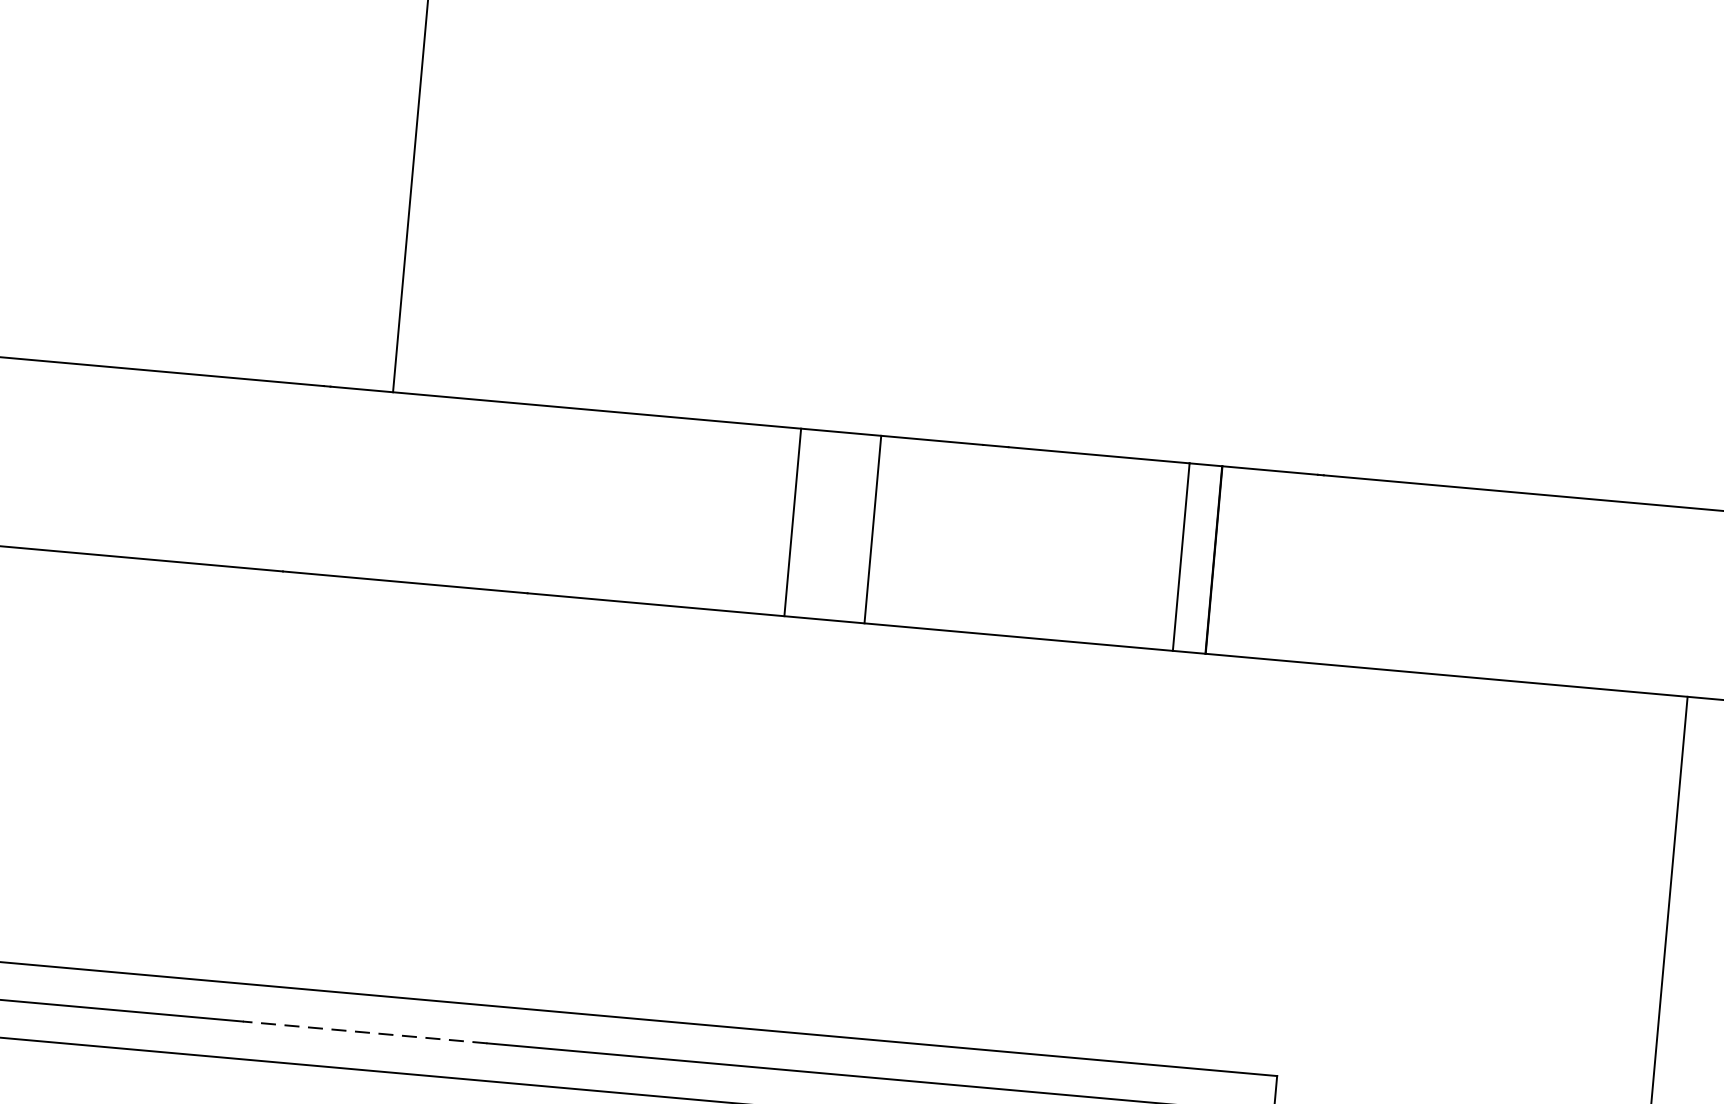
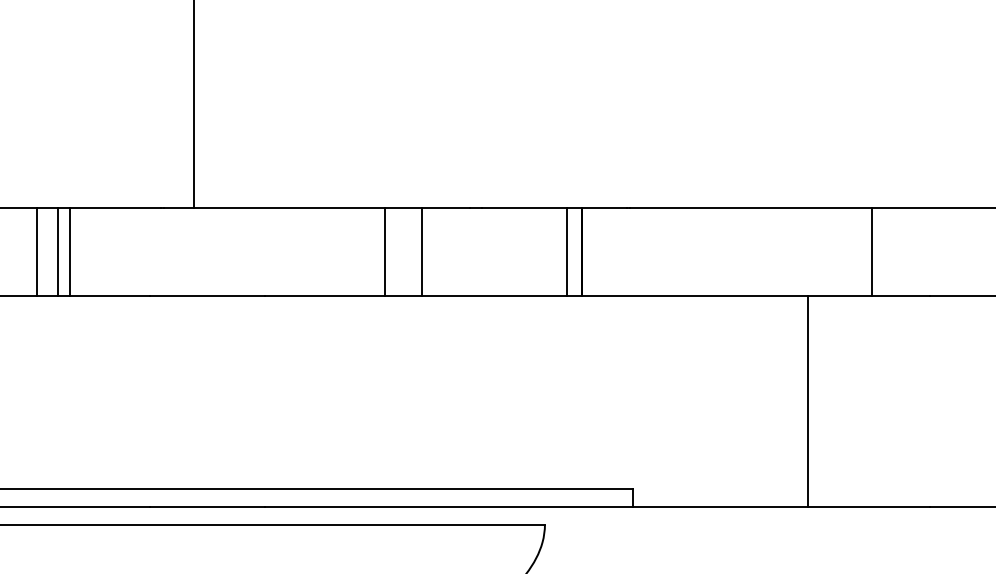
line: (48, 456) -> (36, 252), added
line: (95, 460) -> (58, 252), added
line: (121, 462) -> (70, 252), added
line: (363, 1031) -> (206, 506), dashed -> solid

